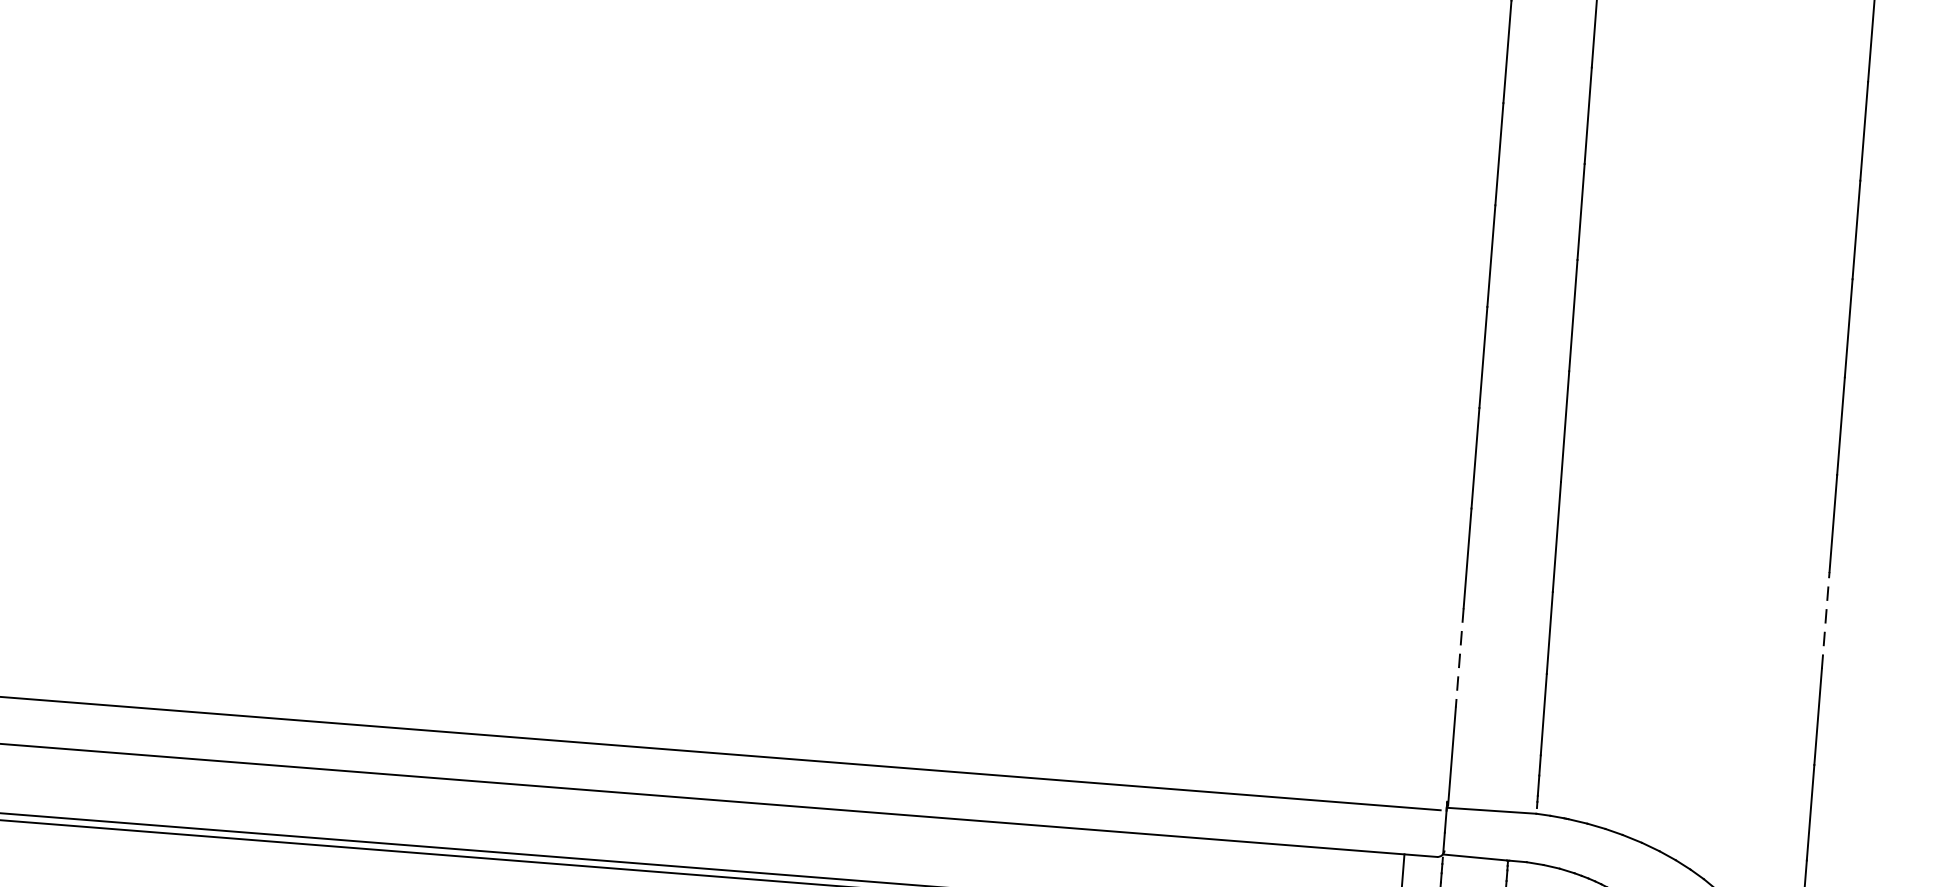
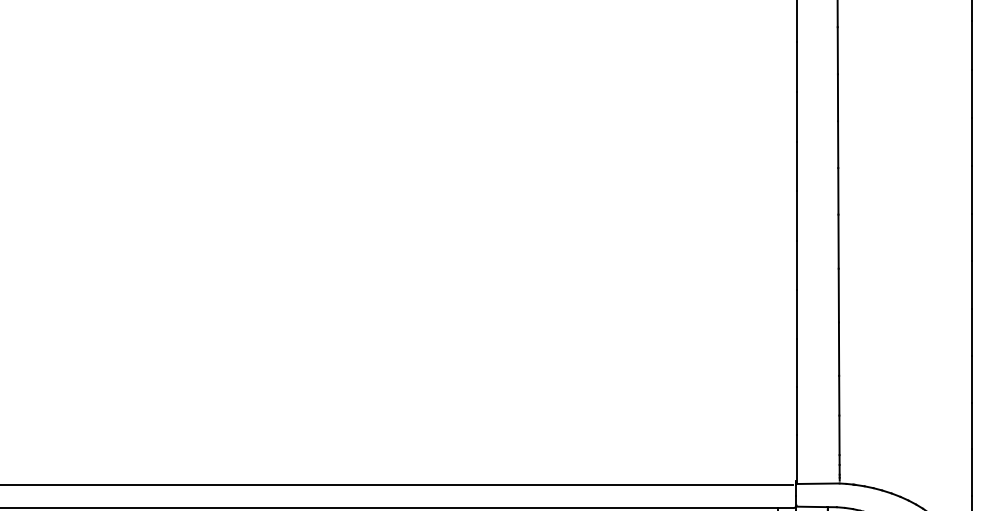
line: (1824, 618) -> (971, 378), dashed -> solid
line: (1459, 658) -> (796, 411), dashed -> solid

